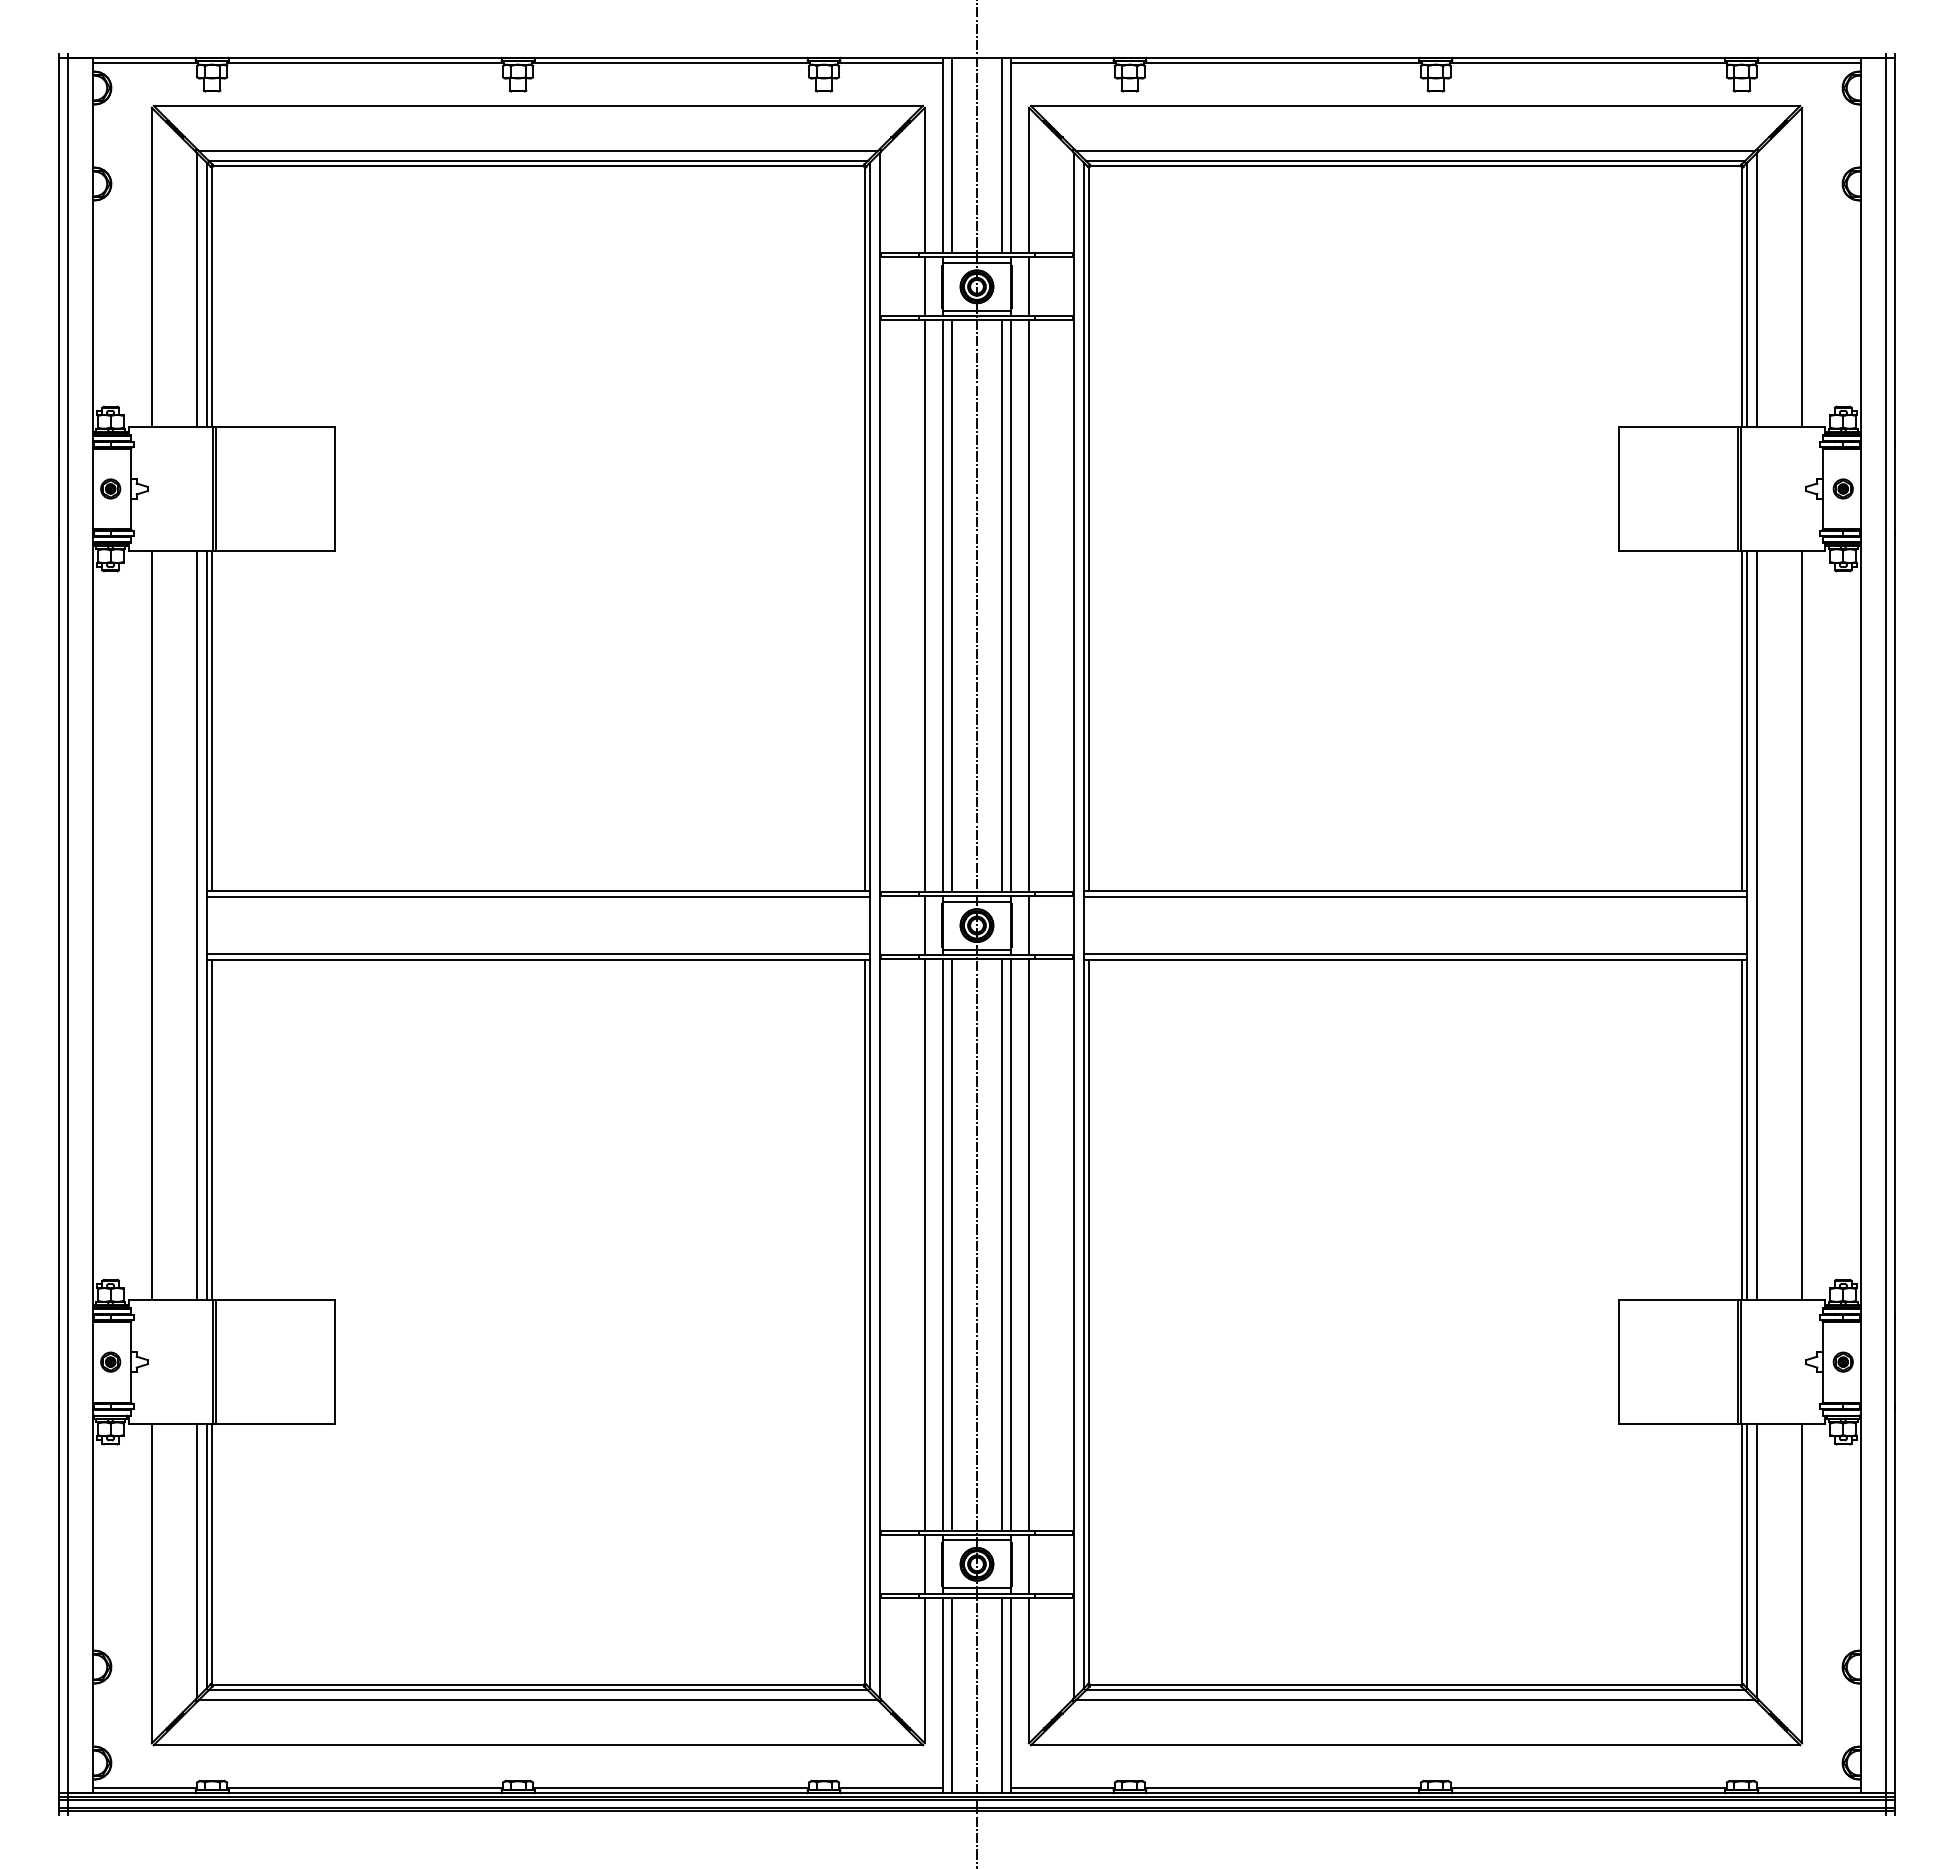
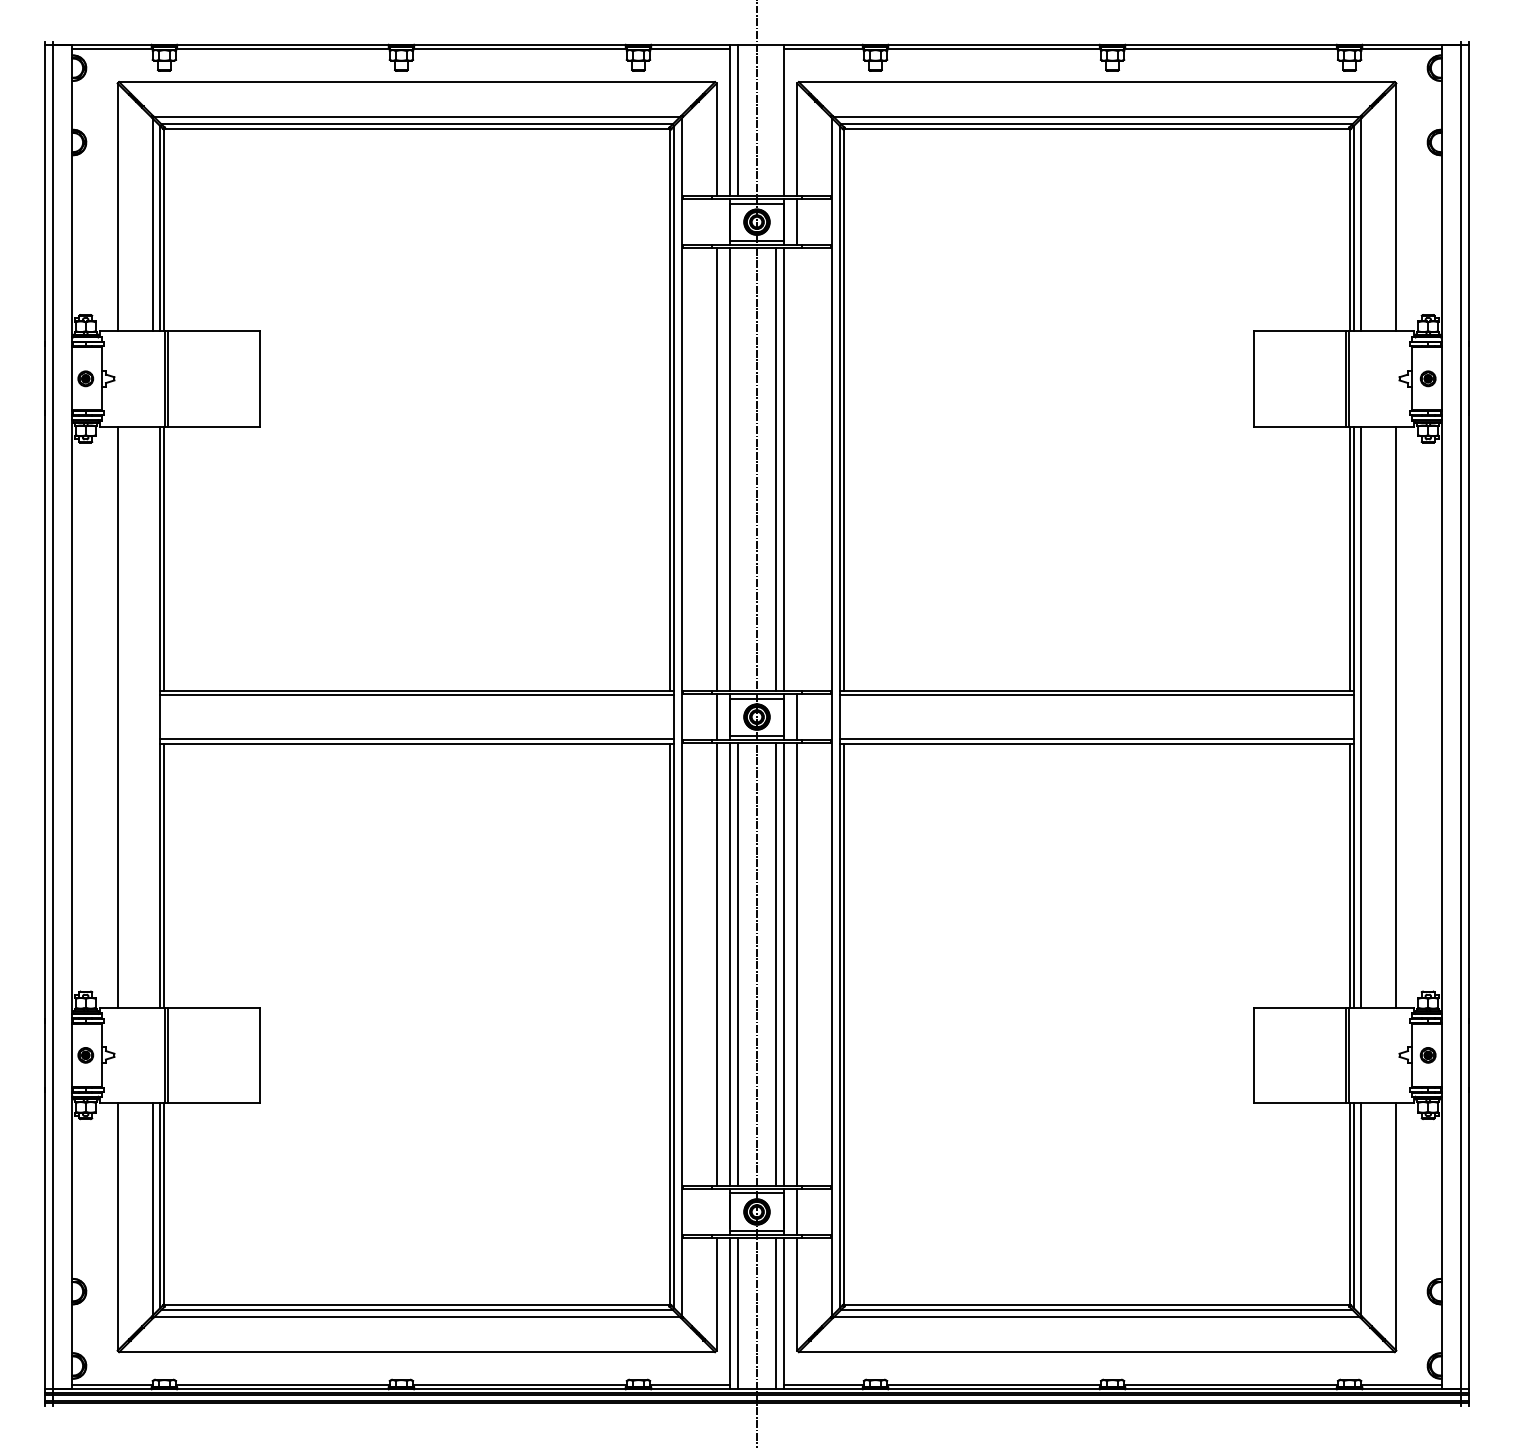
line: (1001, 155) -> (775, 120), removed
line: (924, 286) -> (716, 221), removed
line: (952, 606) -> (738, 469), removed
line: (1029, 606) -> (797, 469), removed
line: (197, 925) -> (153, 717), removed
line: (924, 1563) -> (716, 1211), removed

